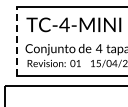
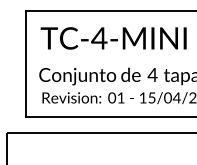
line: (16, 40) -> (25, 62), dashed -> solid

